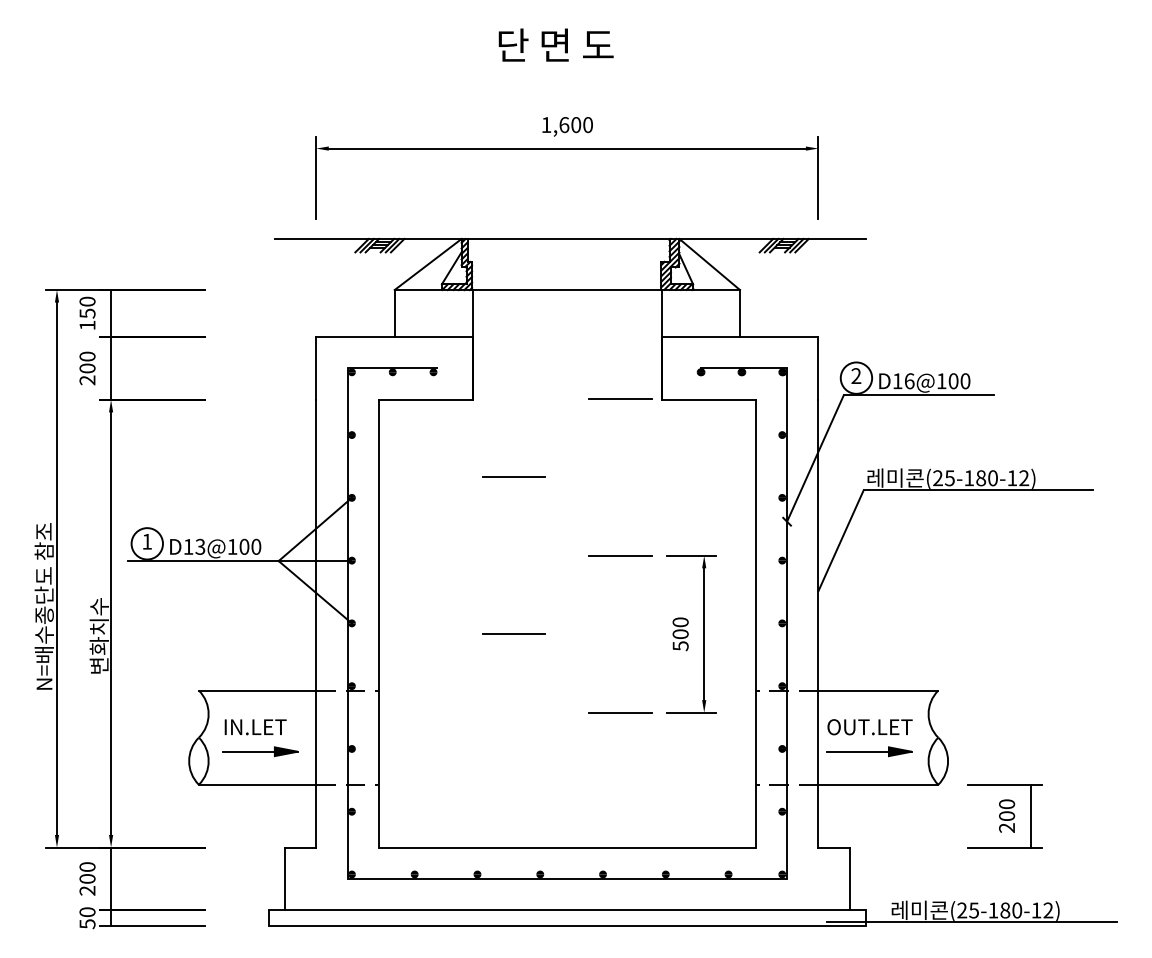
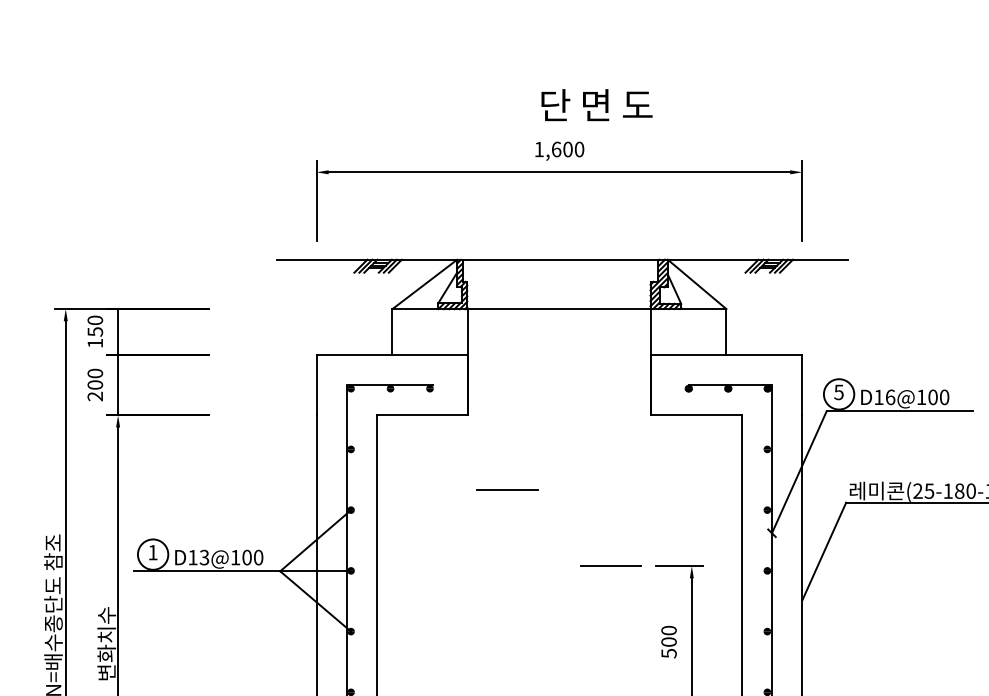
text: (555, 44) -> (596, 104), moved
text: (856, 376) -> (839, 392), 2 -> 5
line: (620, 398) -> (610, 414), removed
line: (513, 634) -> (507, 642), removed

